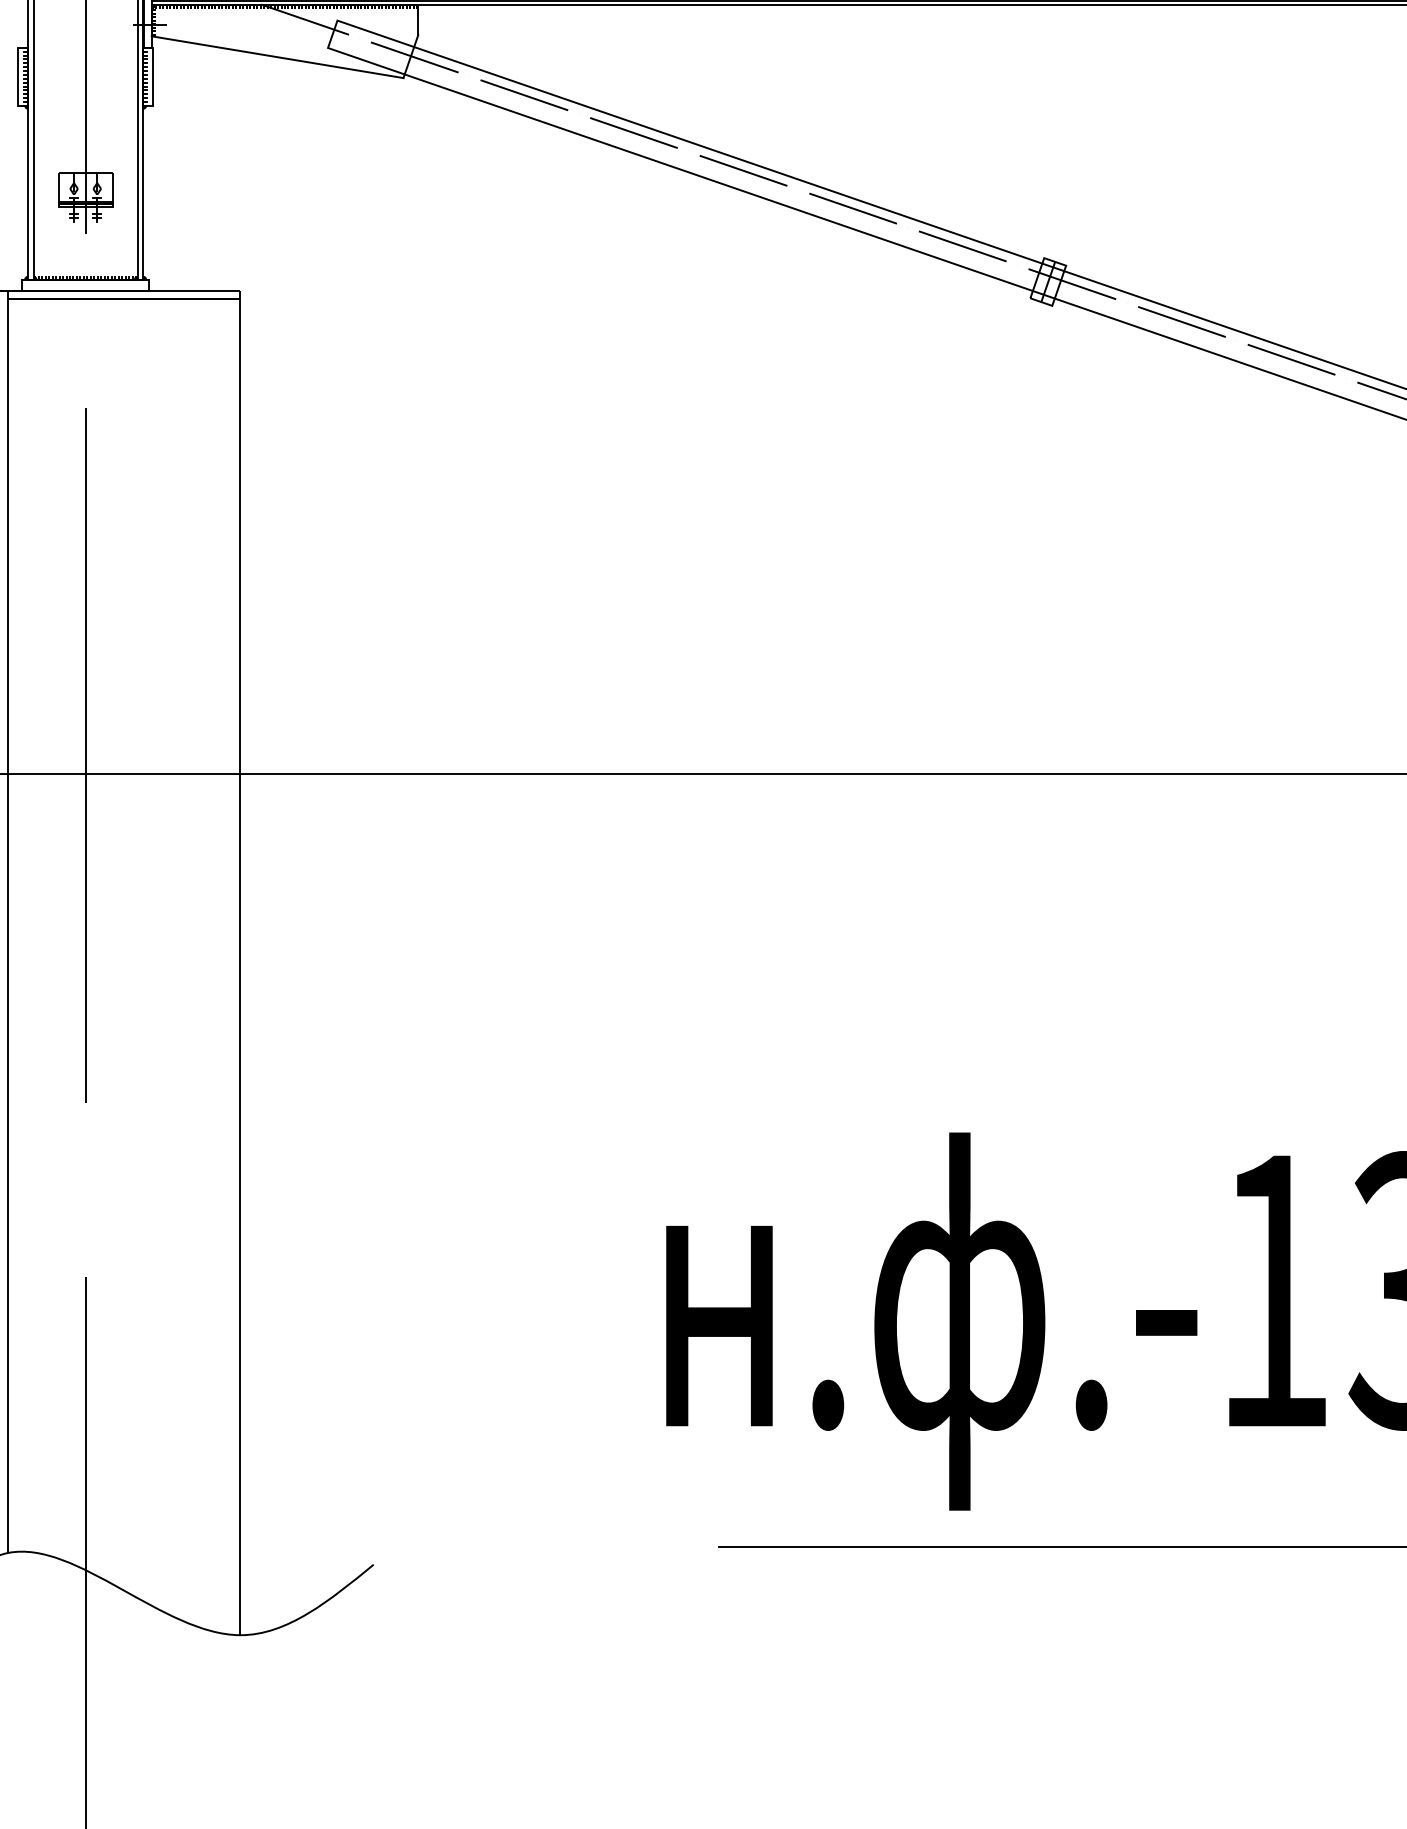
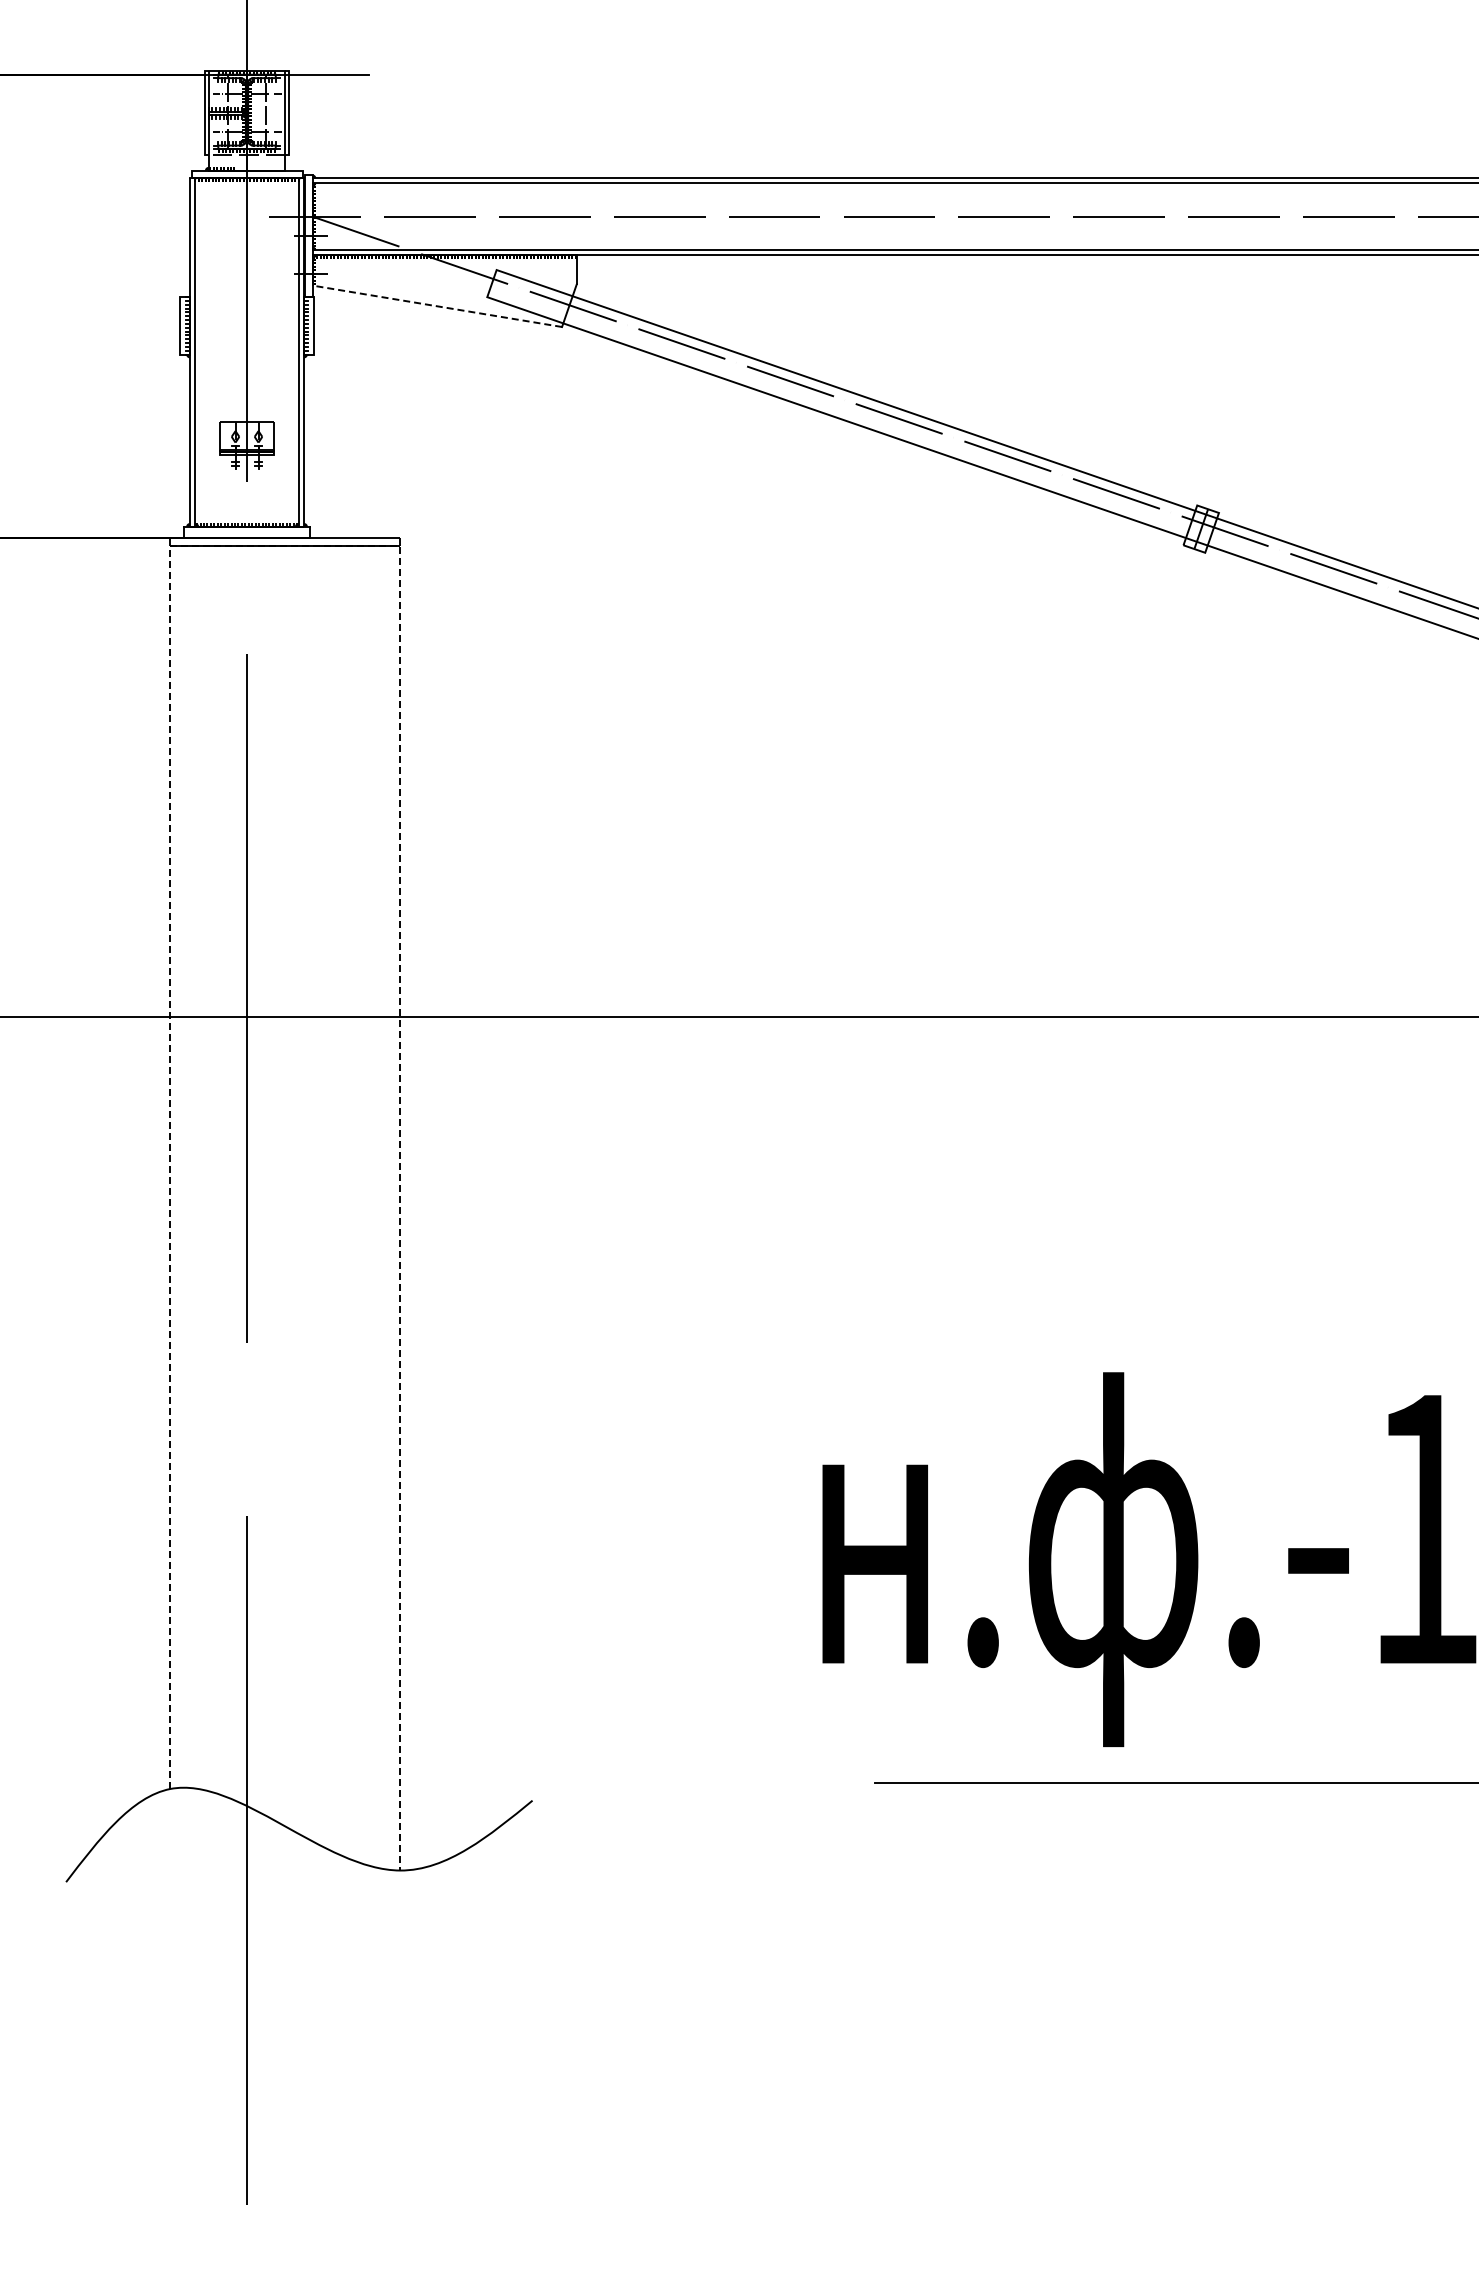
line: (276, 57) -> (436, 306), solid -> dashed
line: (165, 299) -> (326, 546), solid -> dashed

